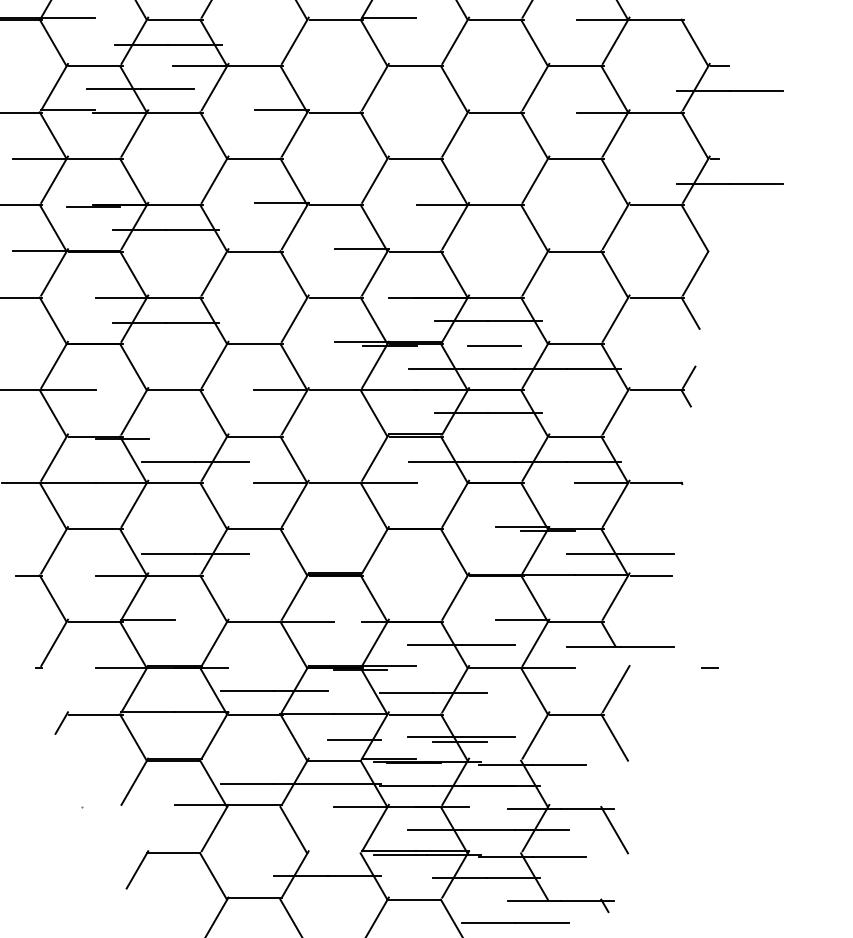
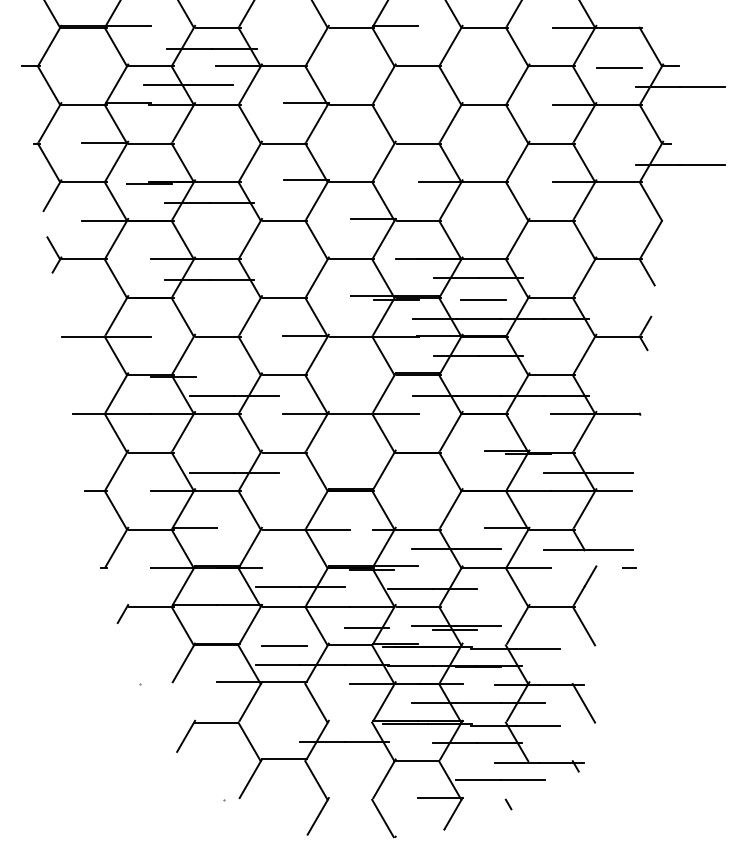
line: (657, 67) -> (619, 67), added
line: (603, 205) -> (574, 182), added
line: (710, 667) -> (629, 567), moved
line: (255, 760) -> (284, 645), added

